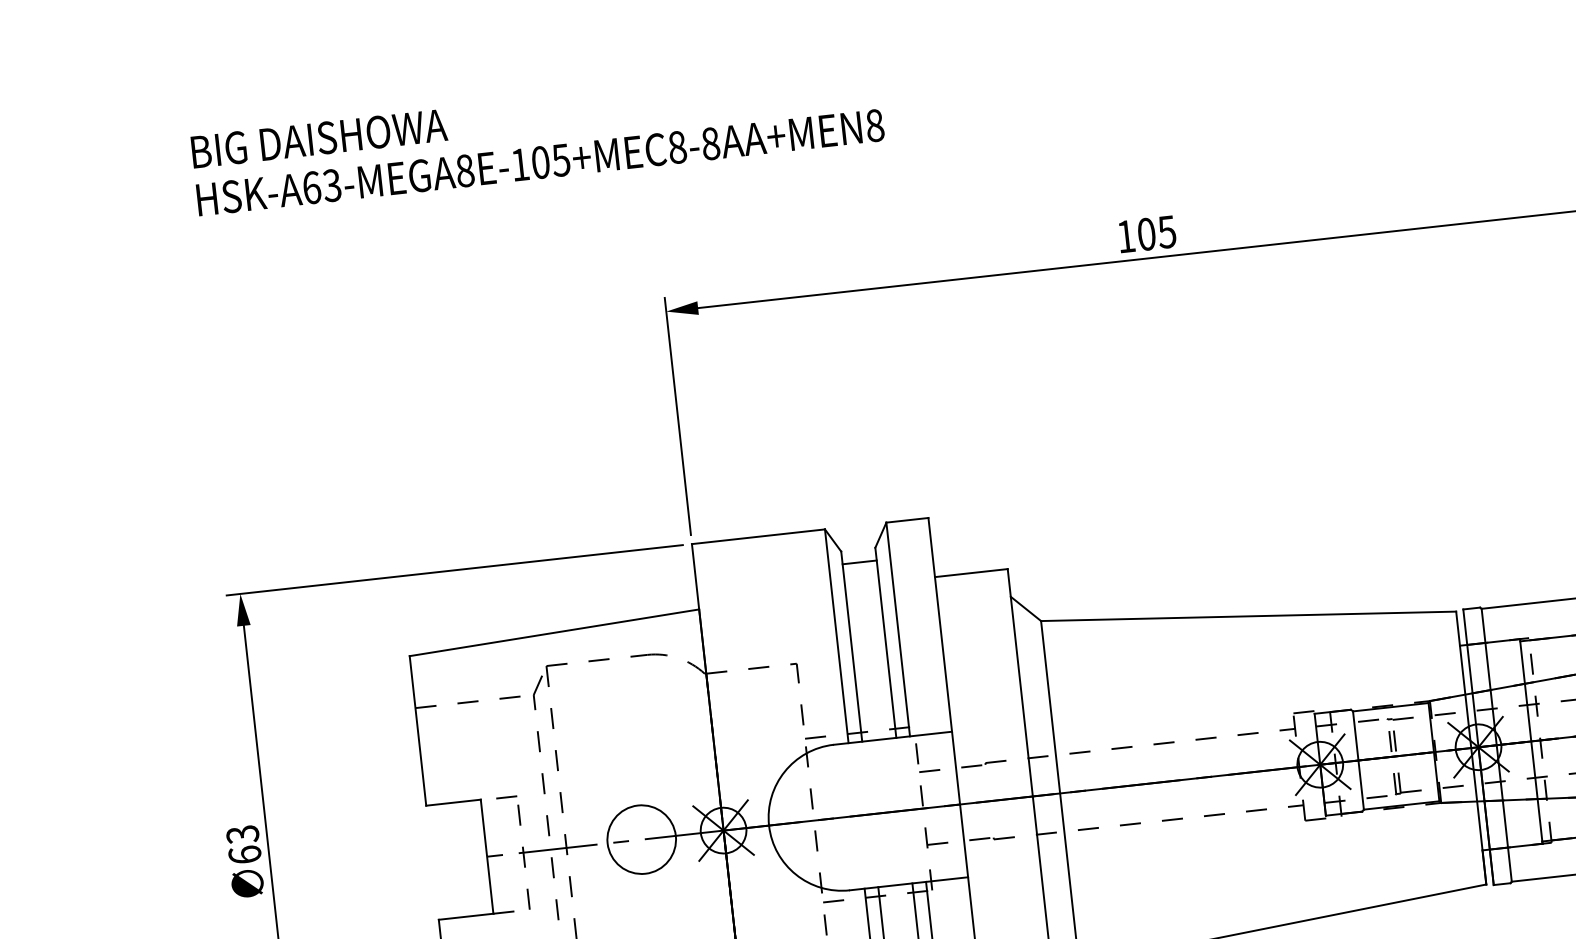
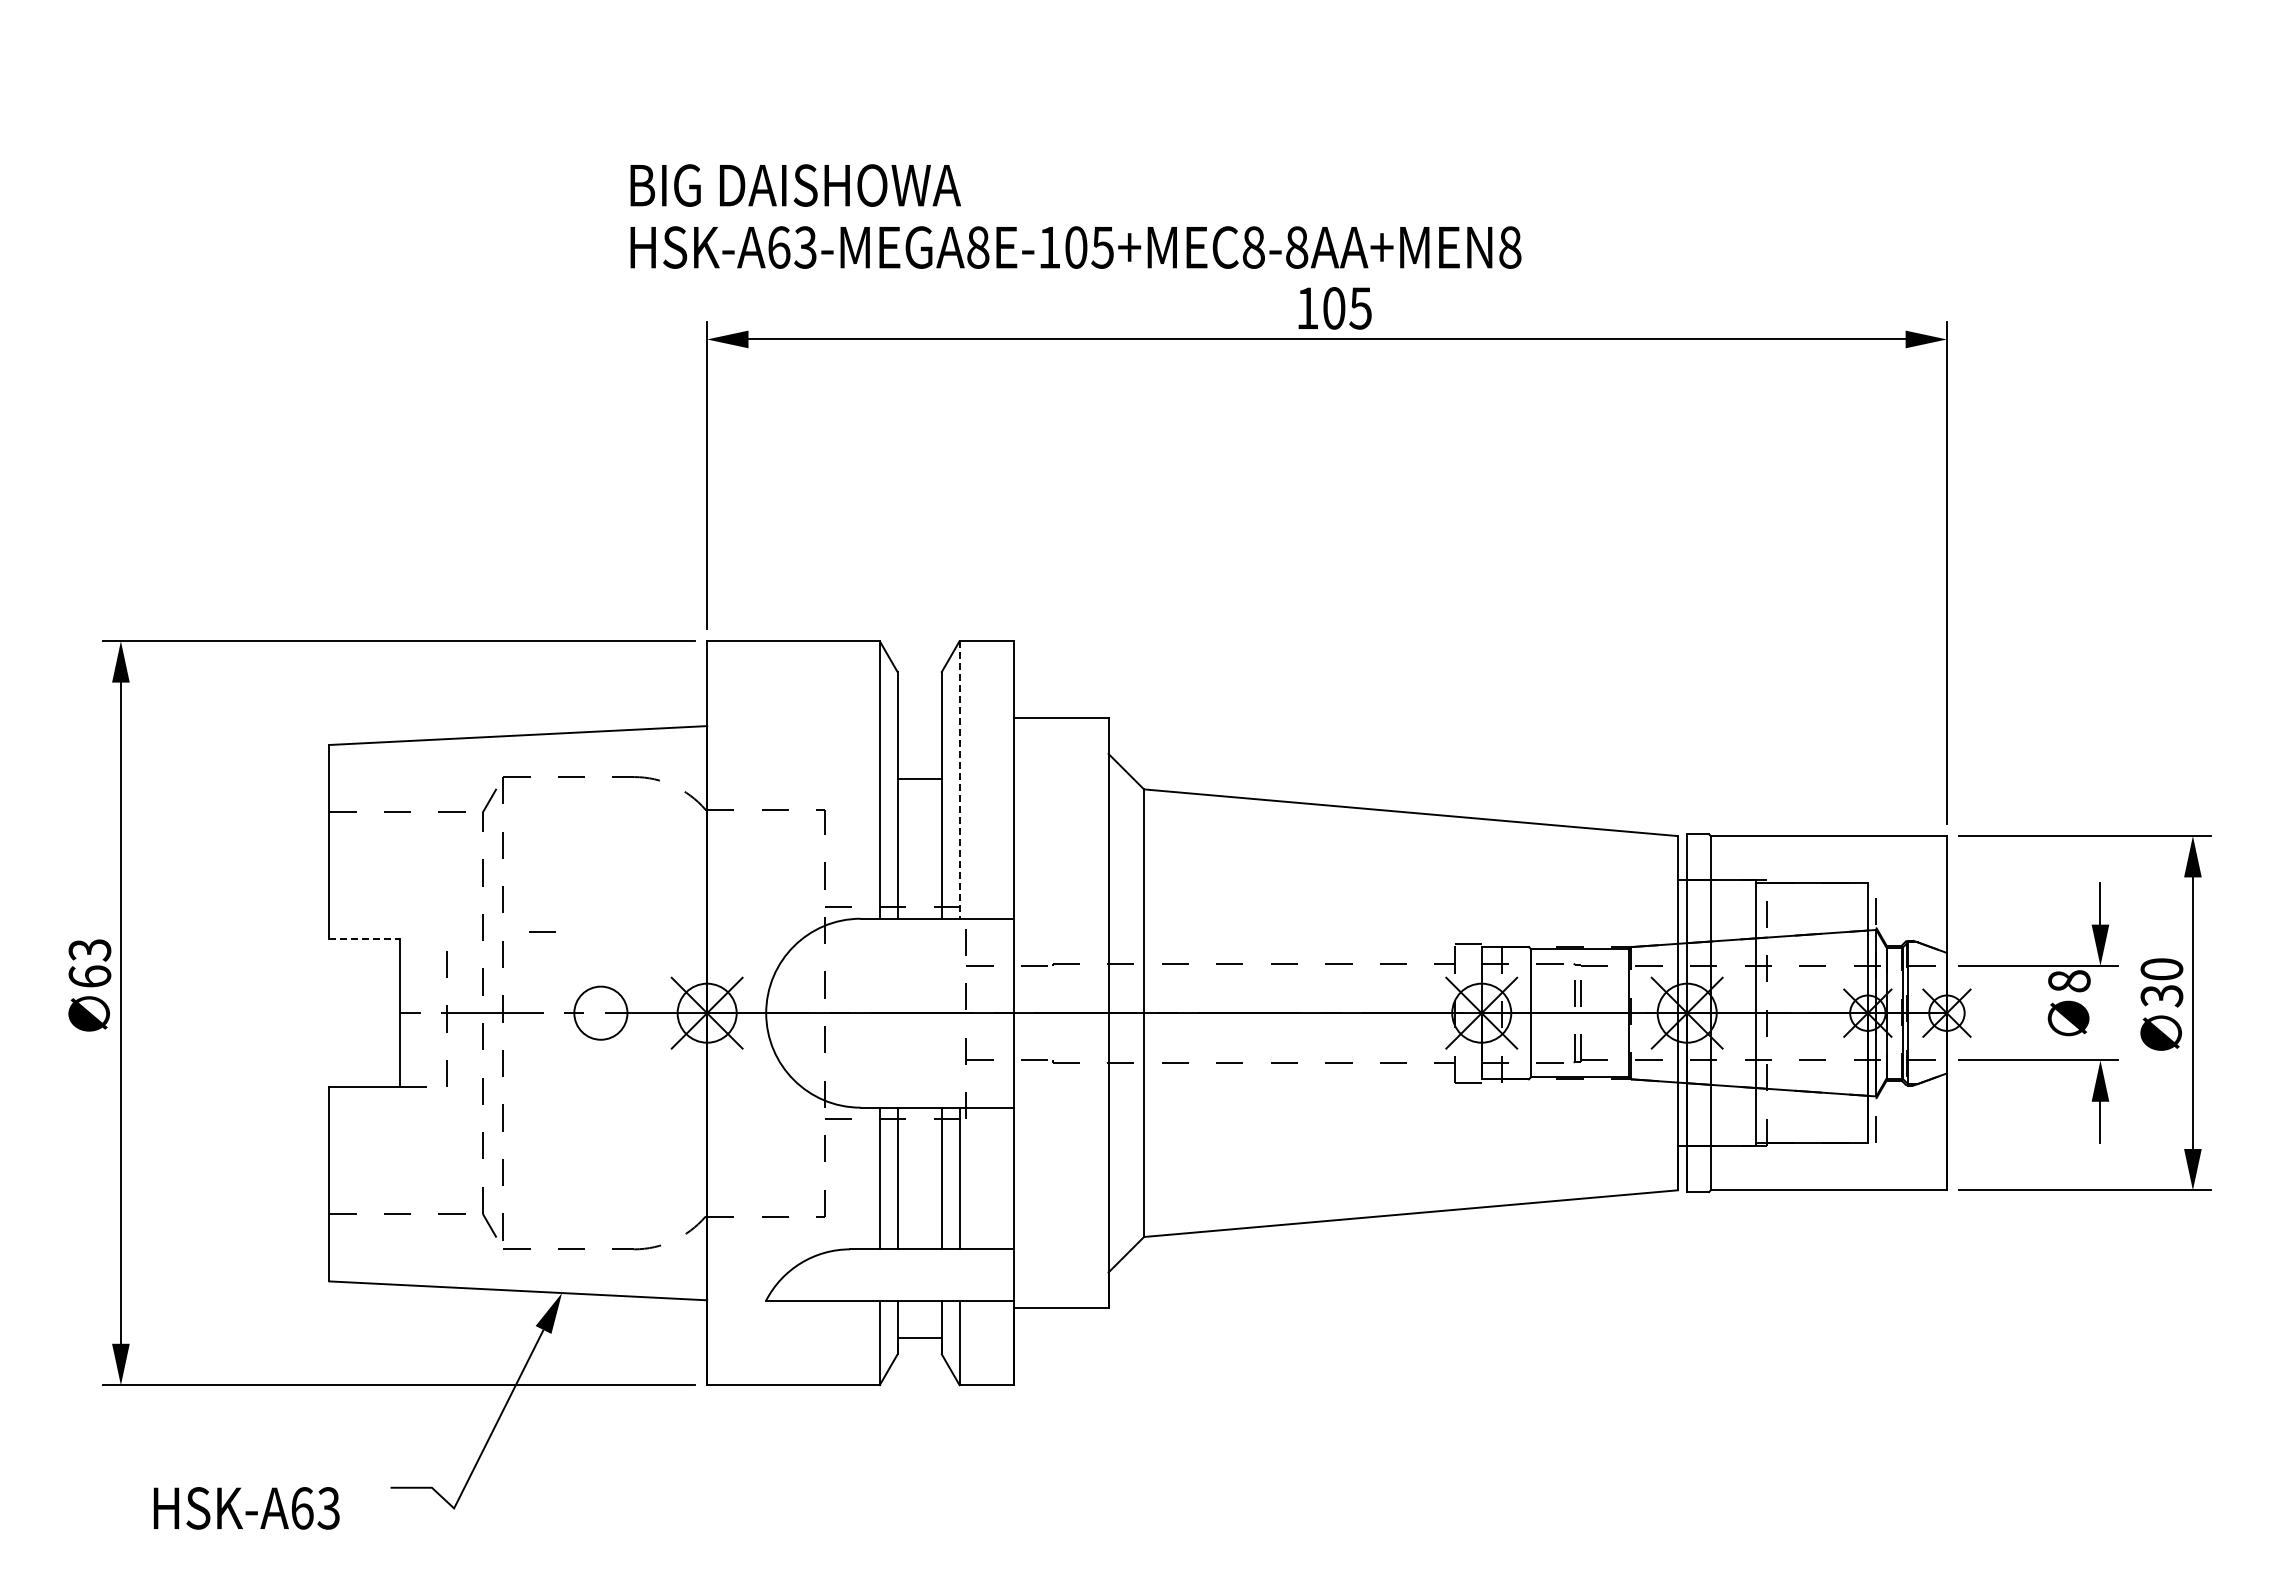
text: (537, 138) -> (1075, 216), moved
line: (859, 562) -> (919, 779), moved
line: (898, 629) -> (959, 780), solid -> dashed
line: (506, 797) -> (542, 931), moved
line: (454, 802) -> (365, 939), solid -> dashed
circle: (641, 839) -> (600, 1012), size x0.6

